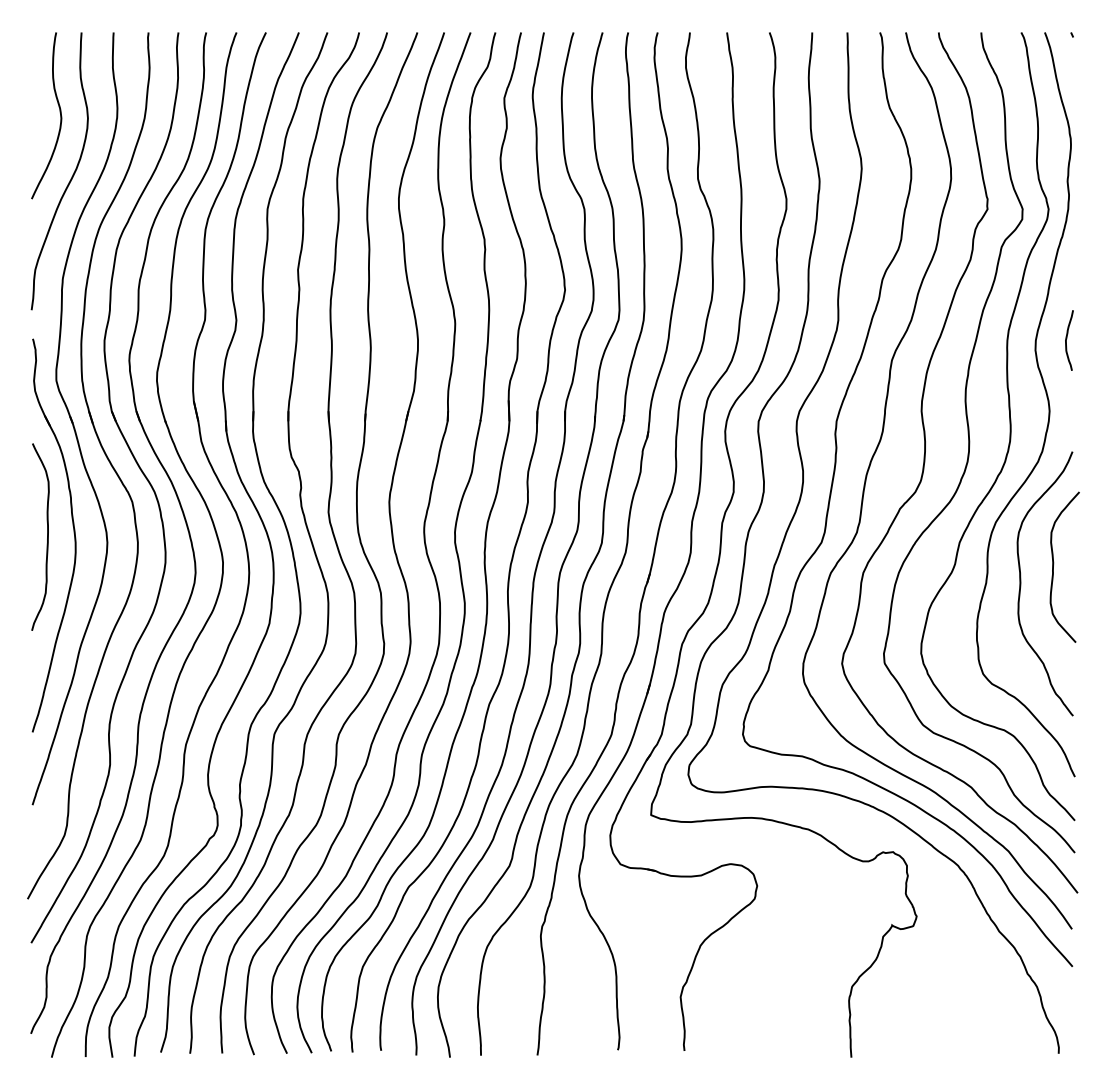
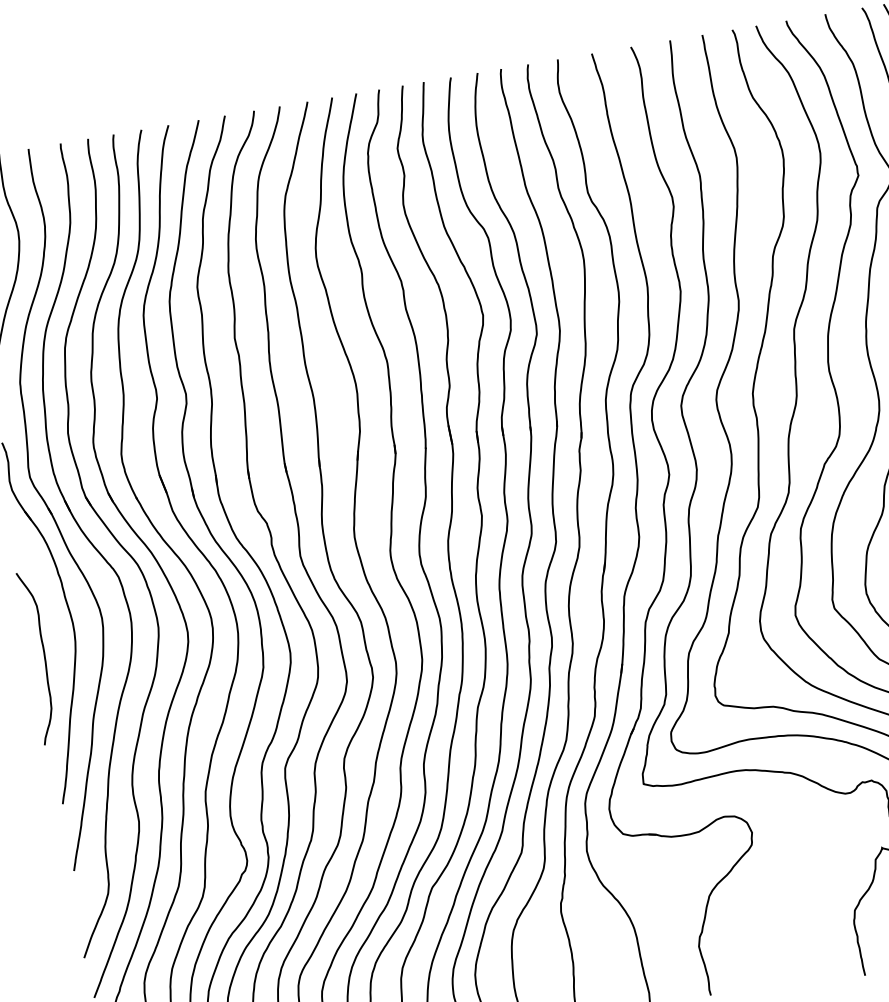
curve: (47, 536) -> (44, 656), moved

